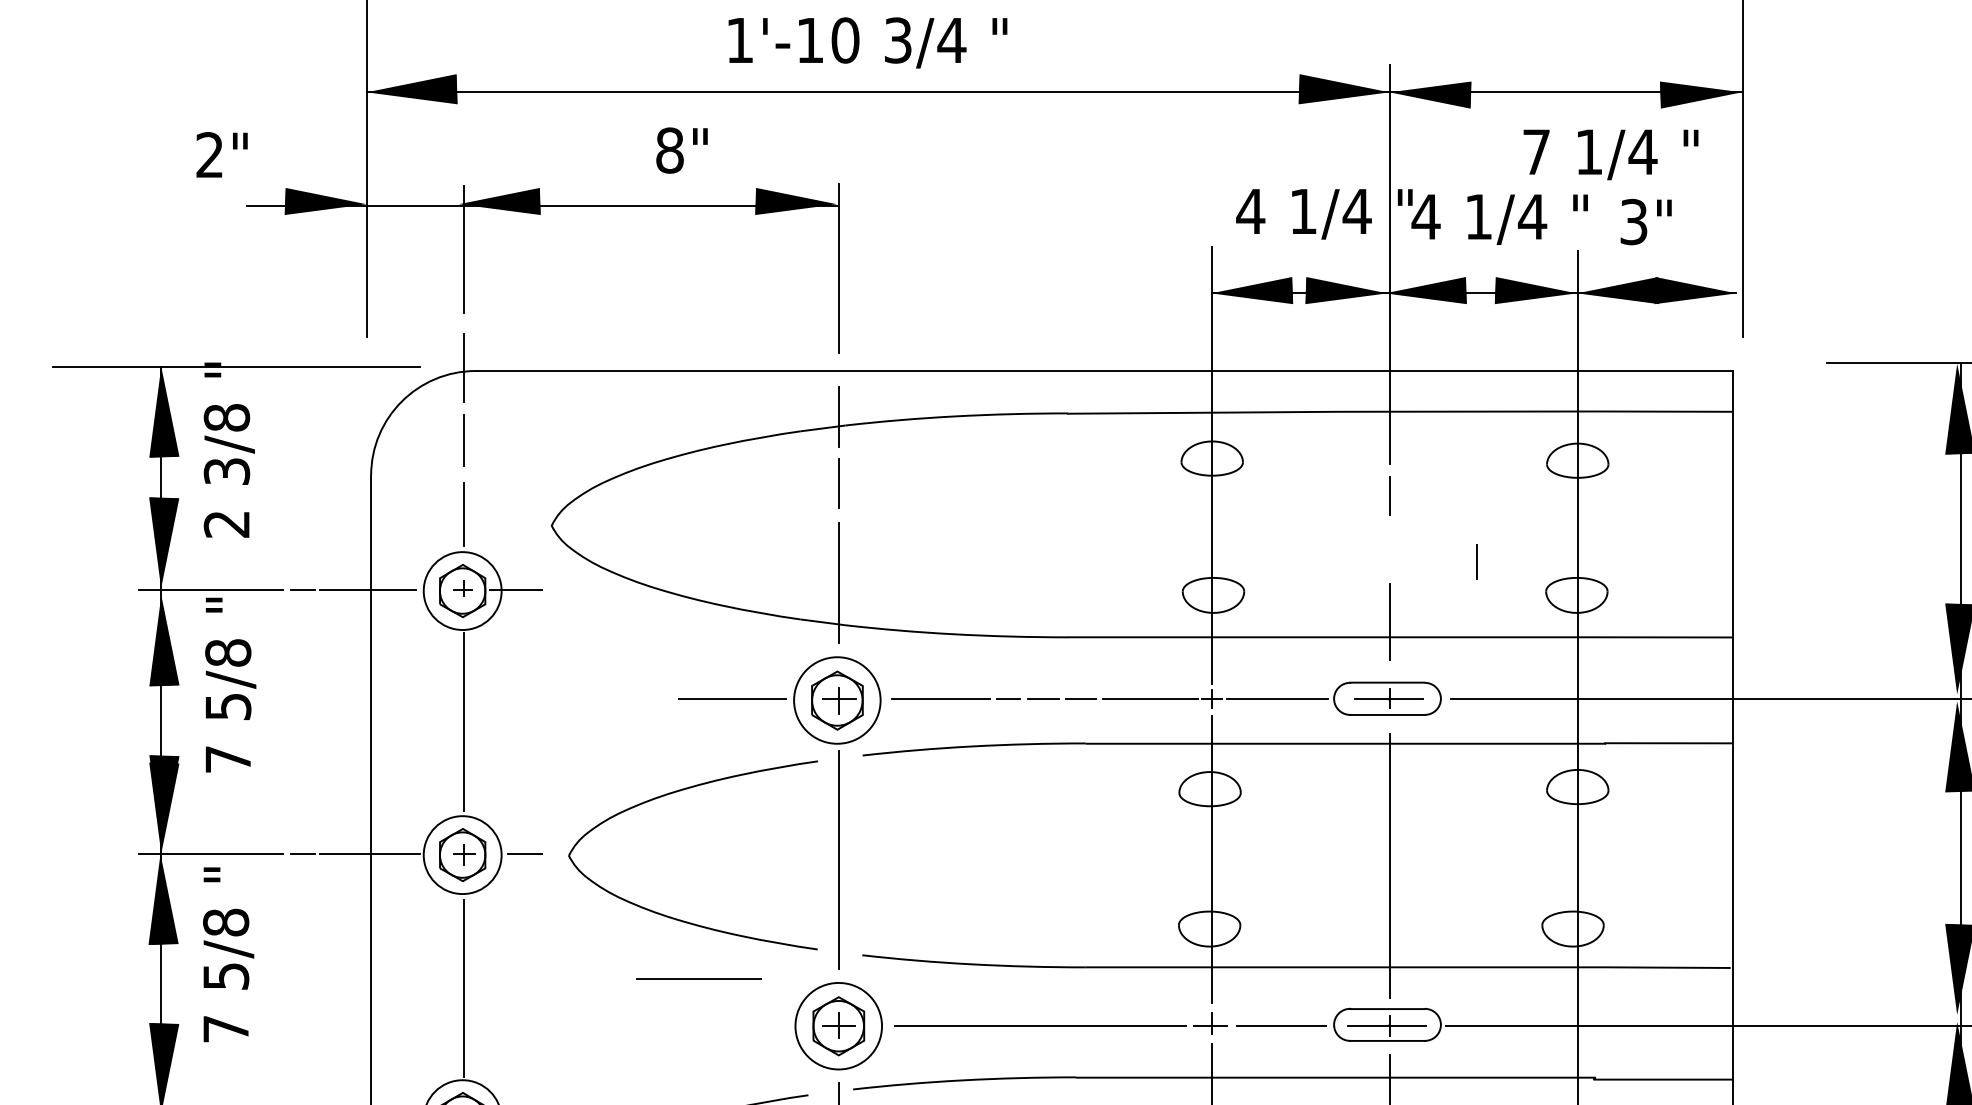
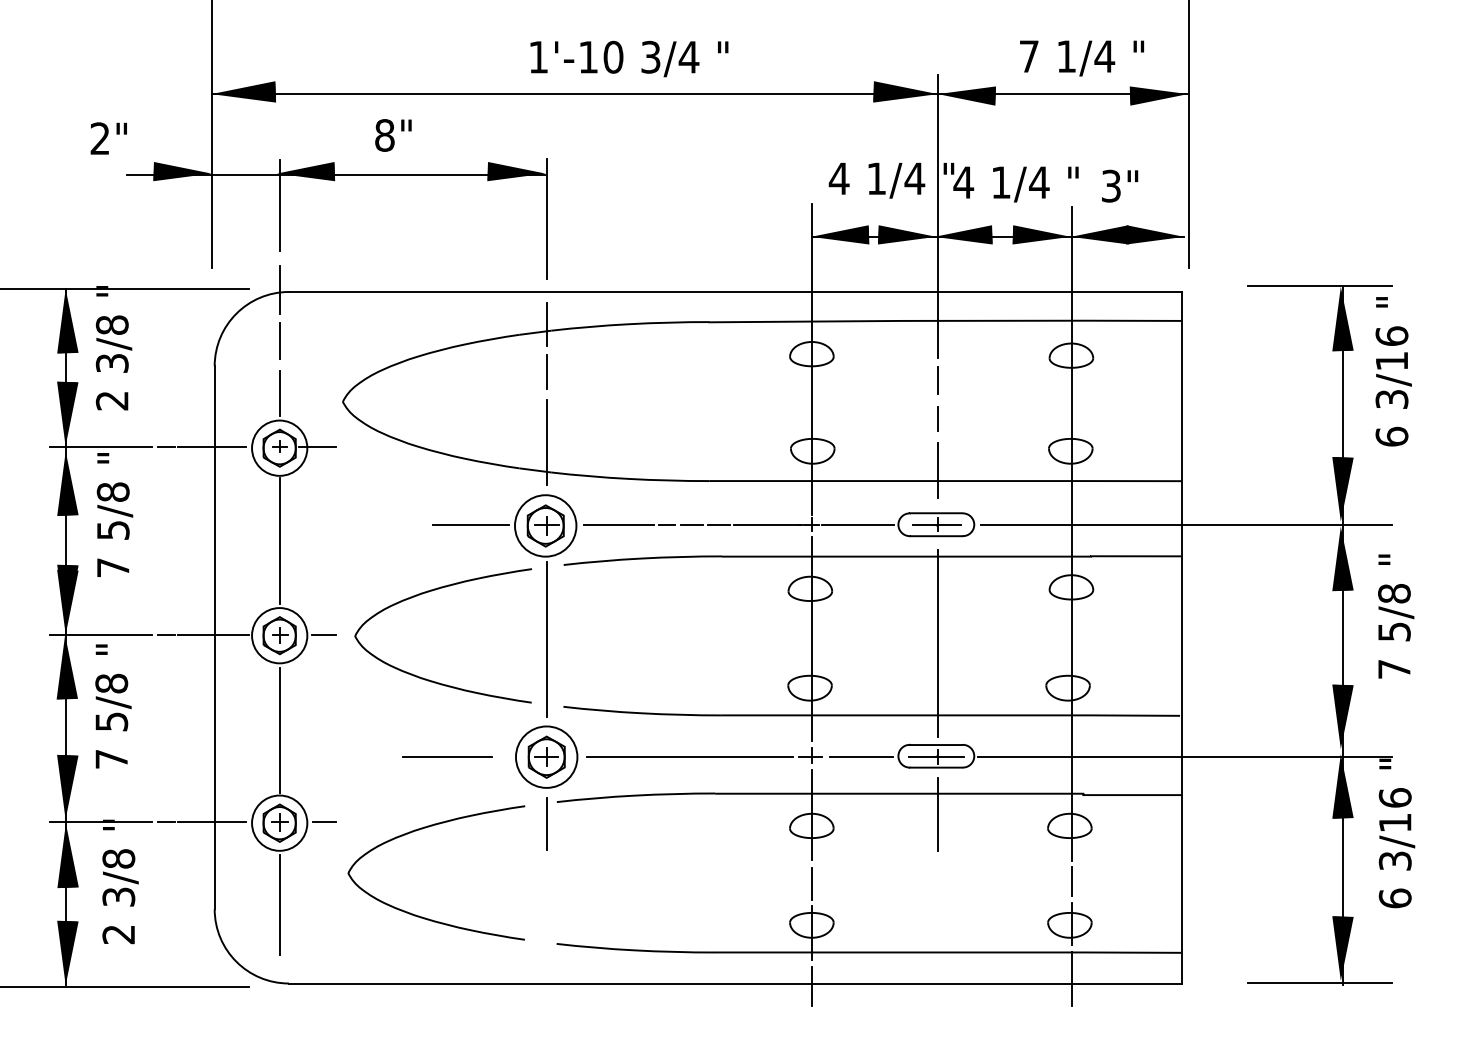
text: (868, 42) -> (629, 58), moved
text: (682, 150) -> (393, 135), moved
text: (1610, 154) -> (1081, 58), moved
line: (1476, 561) -> (937, 418), moved
line: (699, 978) -> (447, 756), moved

